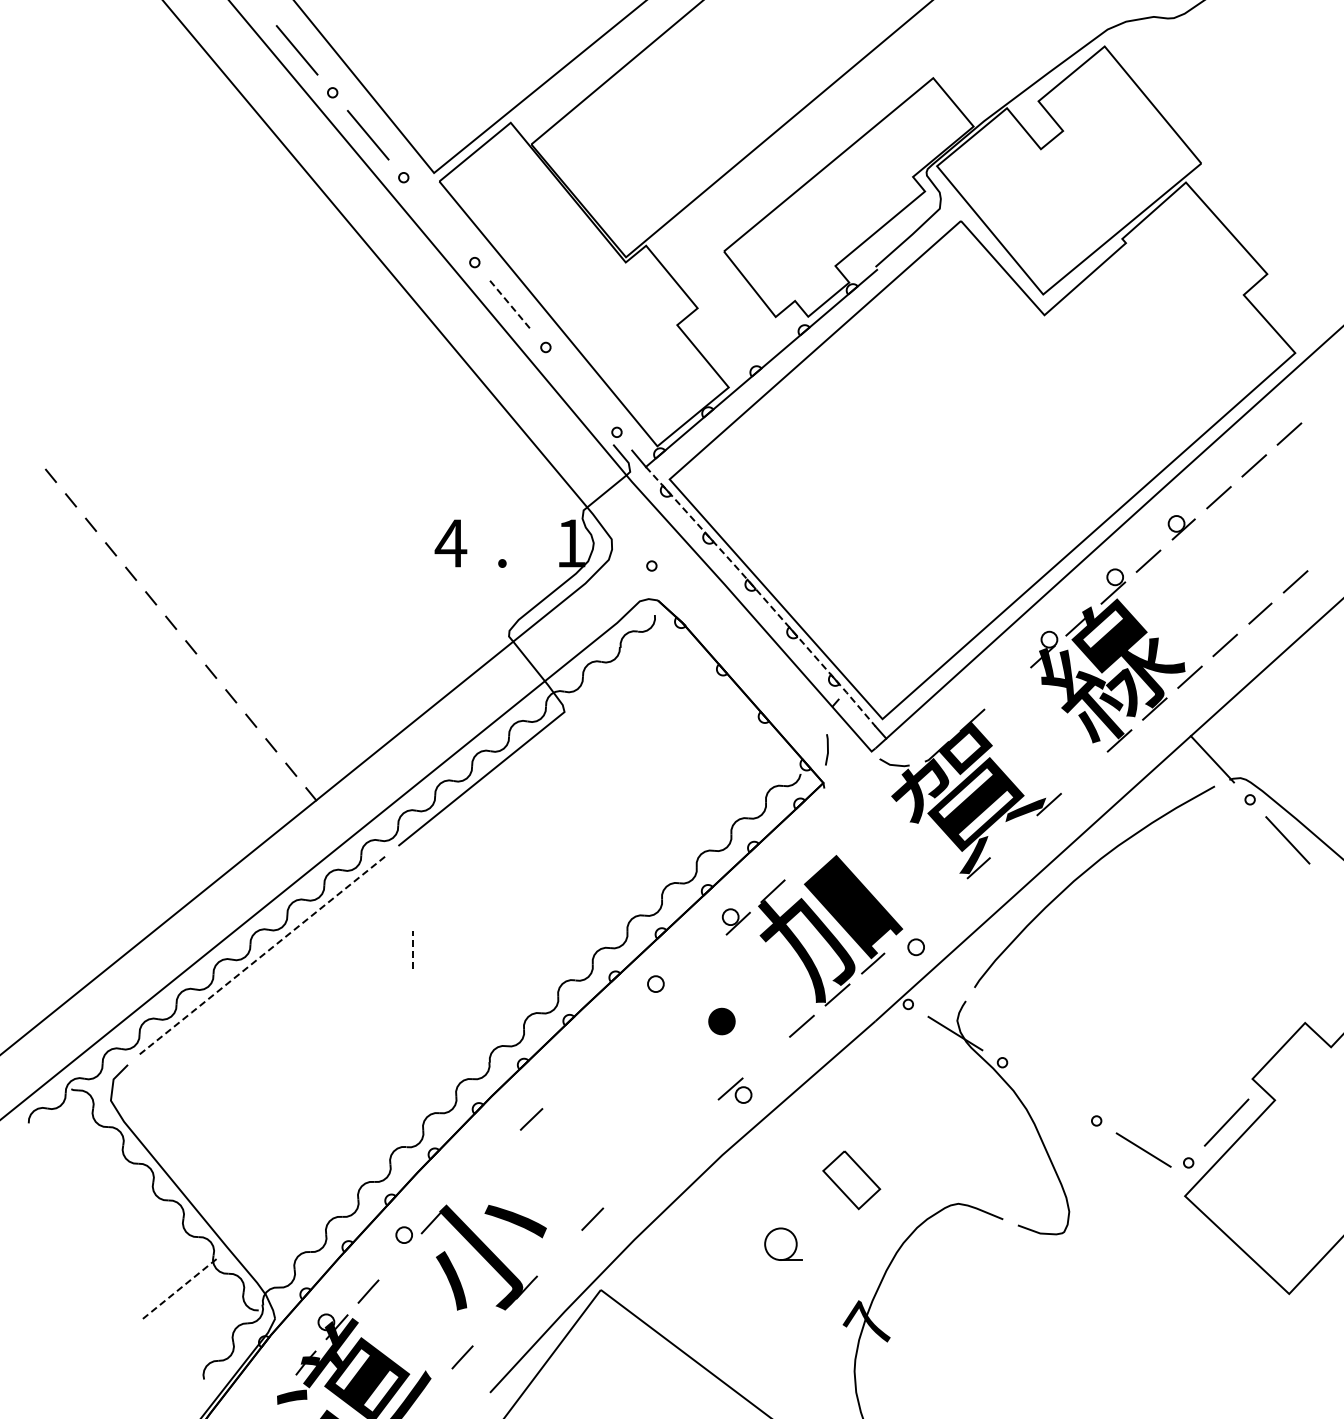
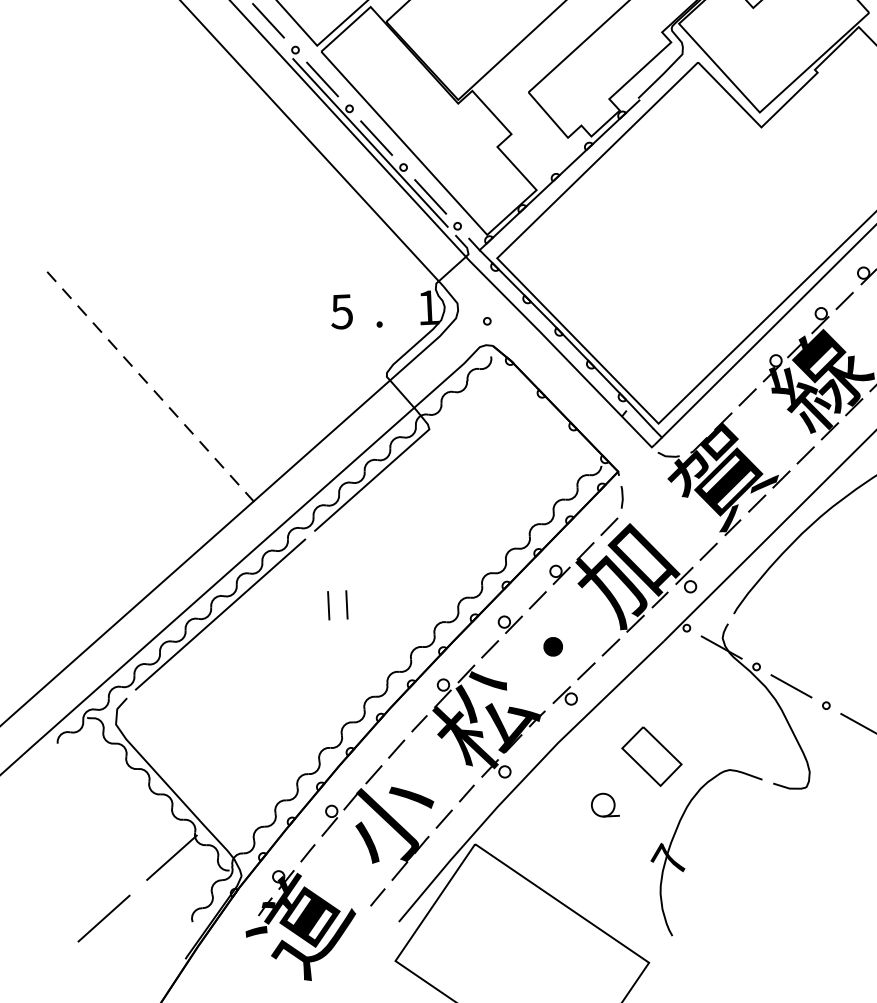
line: (439, 219) -> (322, 79), added
line: (510, 305) -> (376, 138), dashed -> solid
line: (501, 310) -> (370, 142), added
line: (581, 389) -> (430, 196), added
text: (450, 543) -> (341, 311), 4 -> 5
line: (761, 595) -> (567, 338), dashed -> solid
line: (1007, 688) -> (747, 397), added
line: (827, 749) -> (622, 497), moved
line: (1084, 772) -> (805, 455), added
line: (1013, 835) -> (756, 503), added
line: (807, 858) -> (609, 526), added
line: (943, 899) -> (708, 551), added
line: (908, 931) -> (684, 575), added
line: (413, 949) -> (328, 605), dashed -> solid
line: (438, 949) -> (346, 604), added
line: (262, 955) -> (220, 614), dashed -> solid
line: (703, 955) -> (537, 599), added
line: (668, 988) -> (513, 624), added
line: (633, 1020) -> (489, 649), added
line: (766, 1057) -> (586, 671), added
line: (1049, 1091) -> (791, 686), added
part: (628, 1120) -> (489, 721), added
line: (498, 1152) -> (396, 748), added
part: (851, 1180) -> (651, 756), size x1.43
line: (465, 1186) -> (374, 774), added
line: (559, 1252) -> (444, 818), added
line: (400, 1256) -> (329, 826), added
line: (178, 1289) -> (171, 858), dashed -> solid
line: (494, 1322) -> (399, 871), added
line: (81, 1368) -> (103, 918), added

